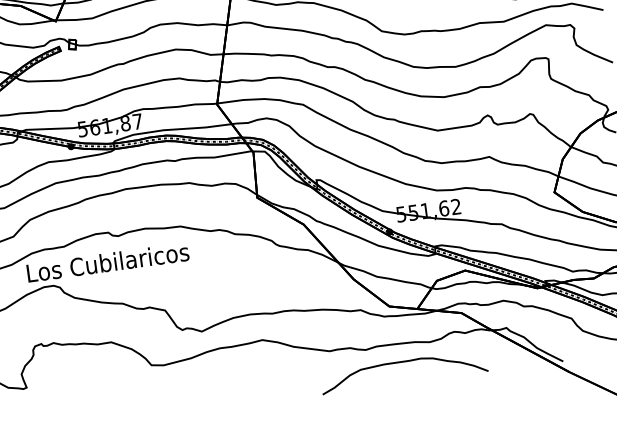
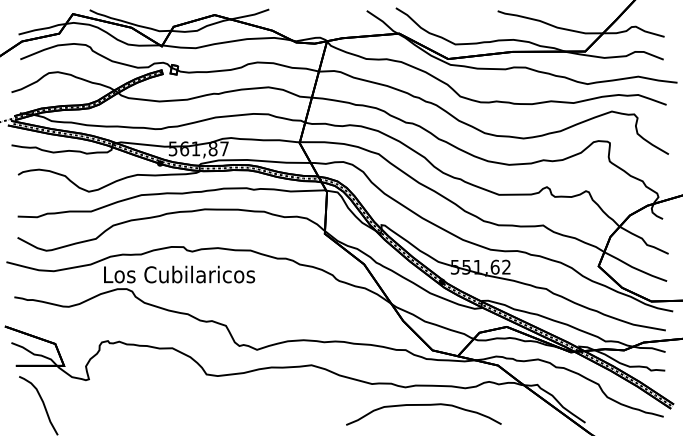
curve: (402, 362) -> (423, 405), moved

